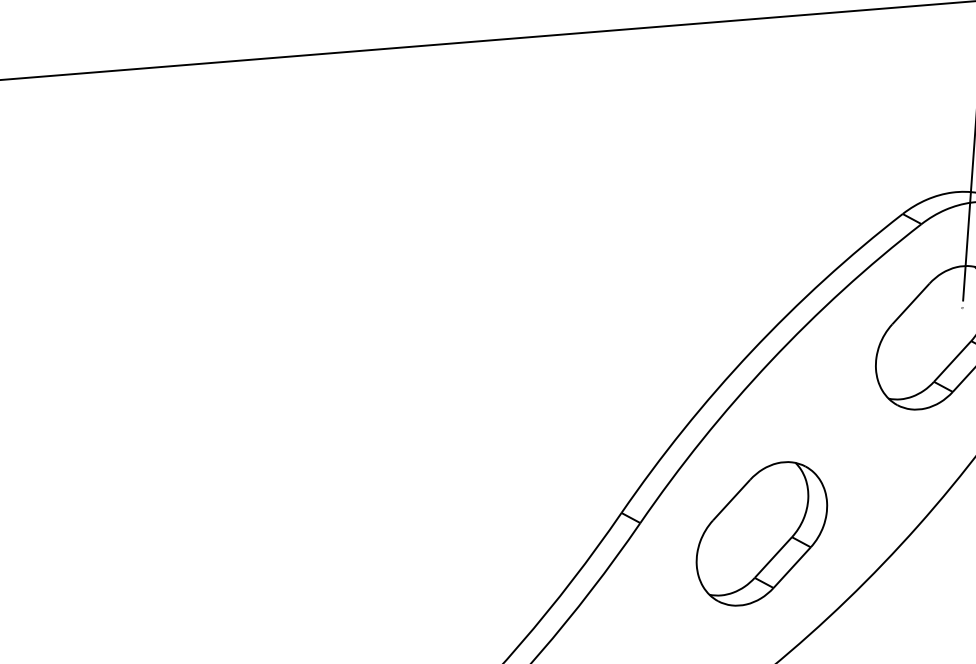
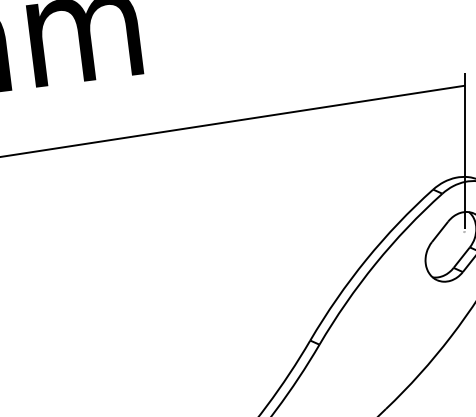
part: (762, 533) -> (377, 345), removed

